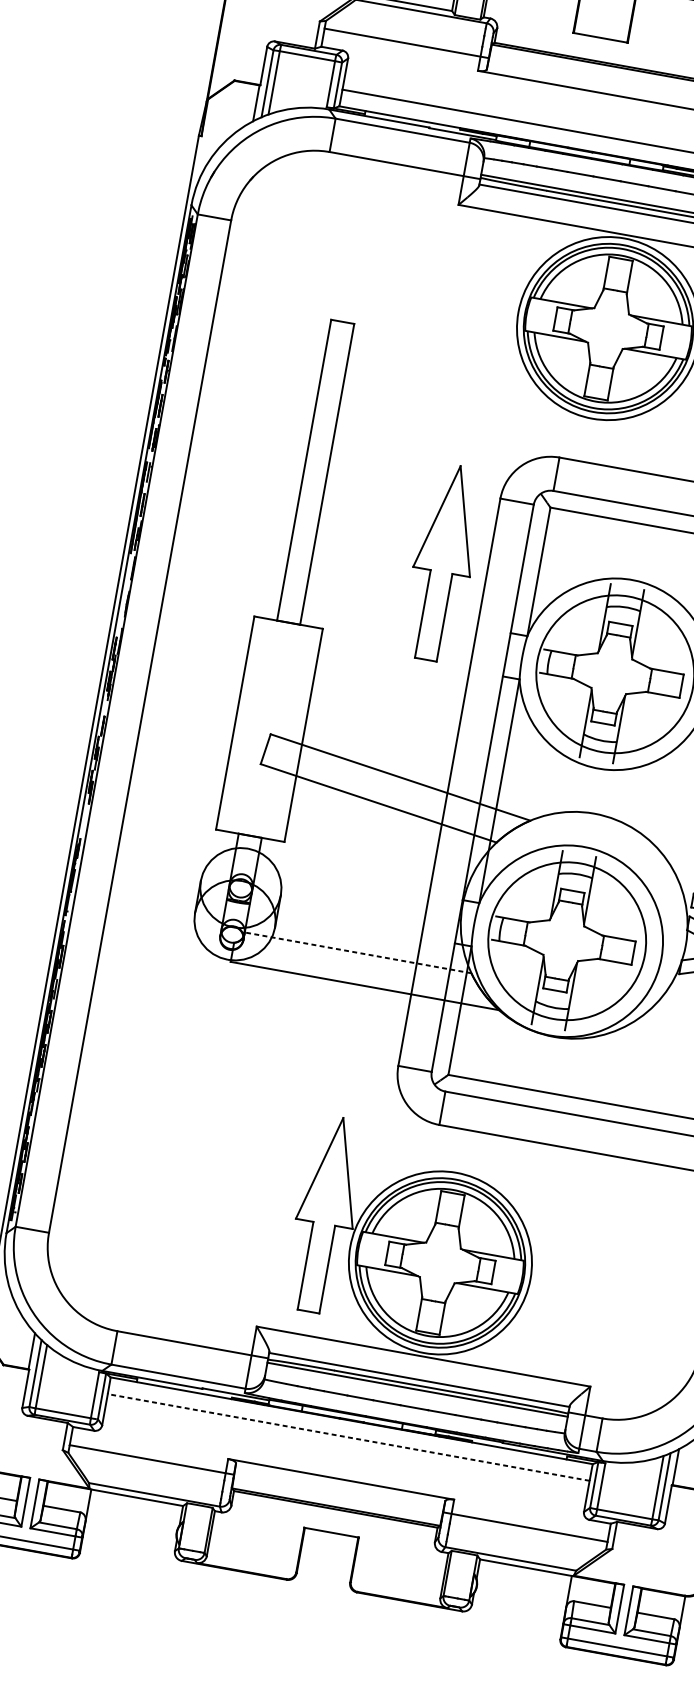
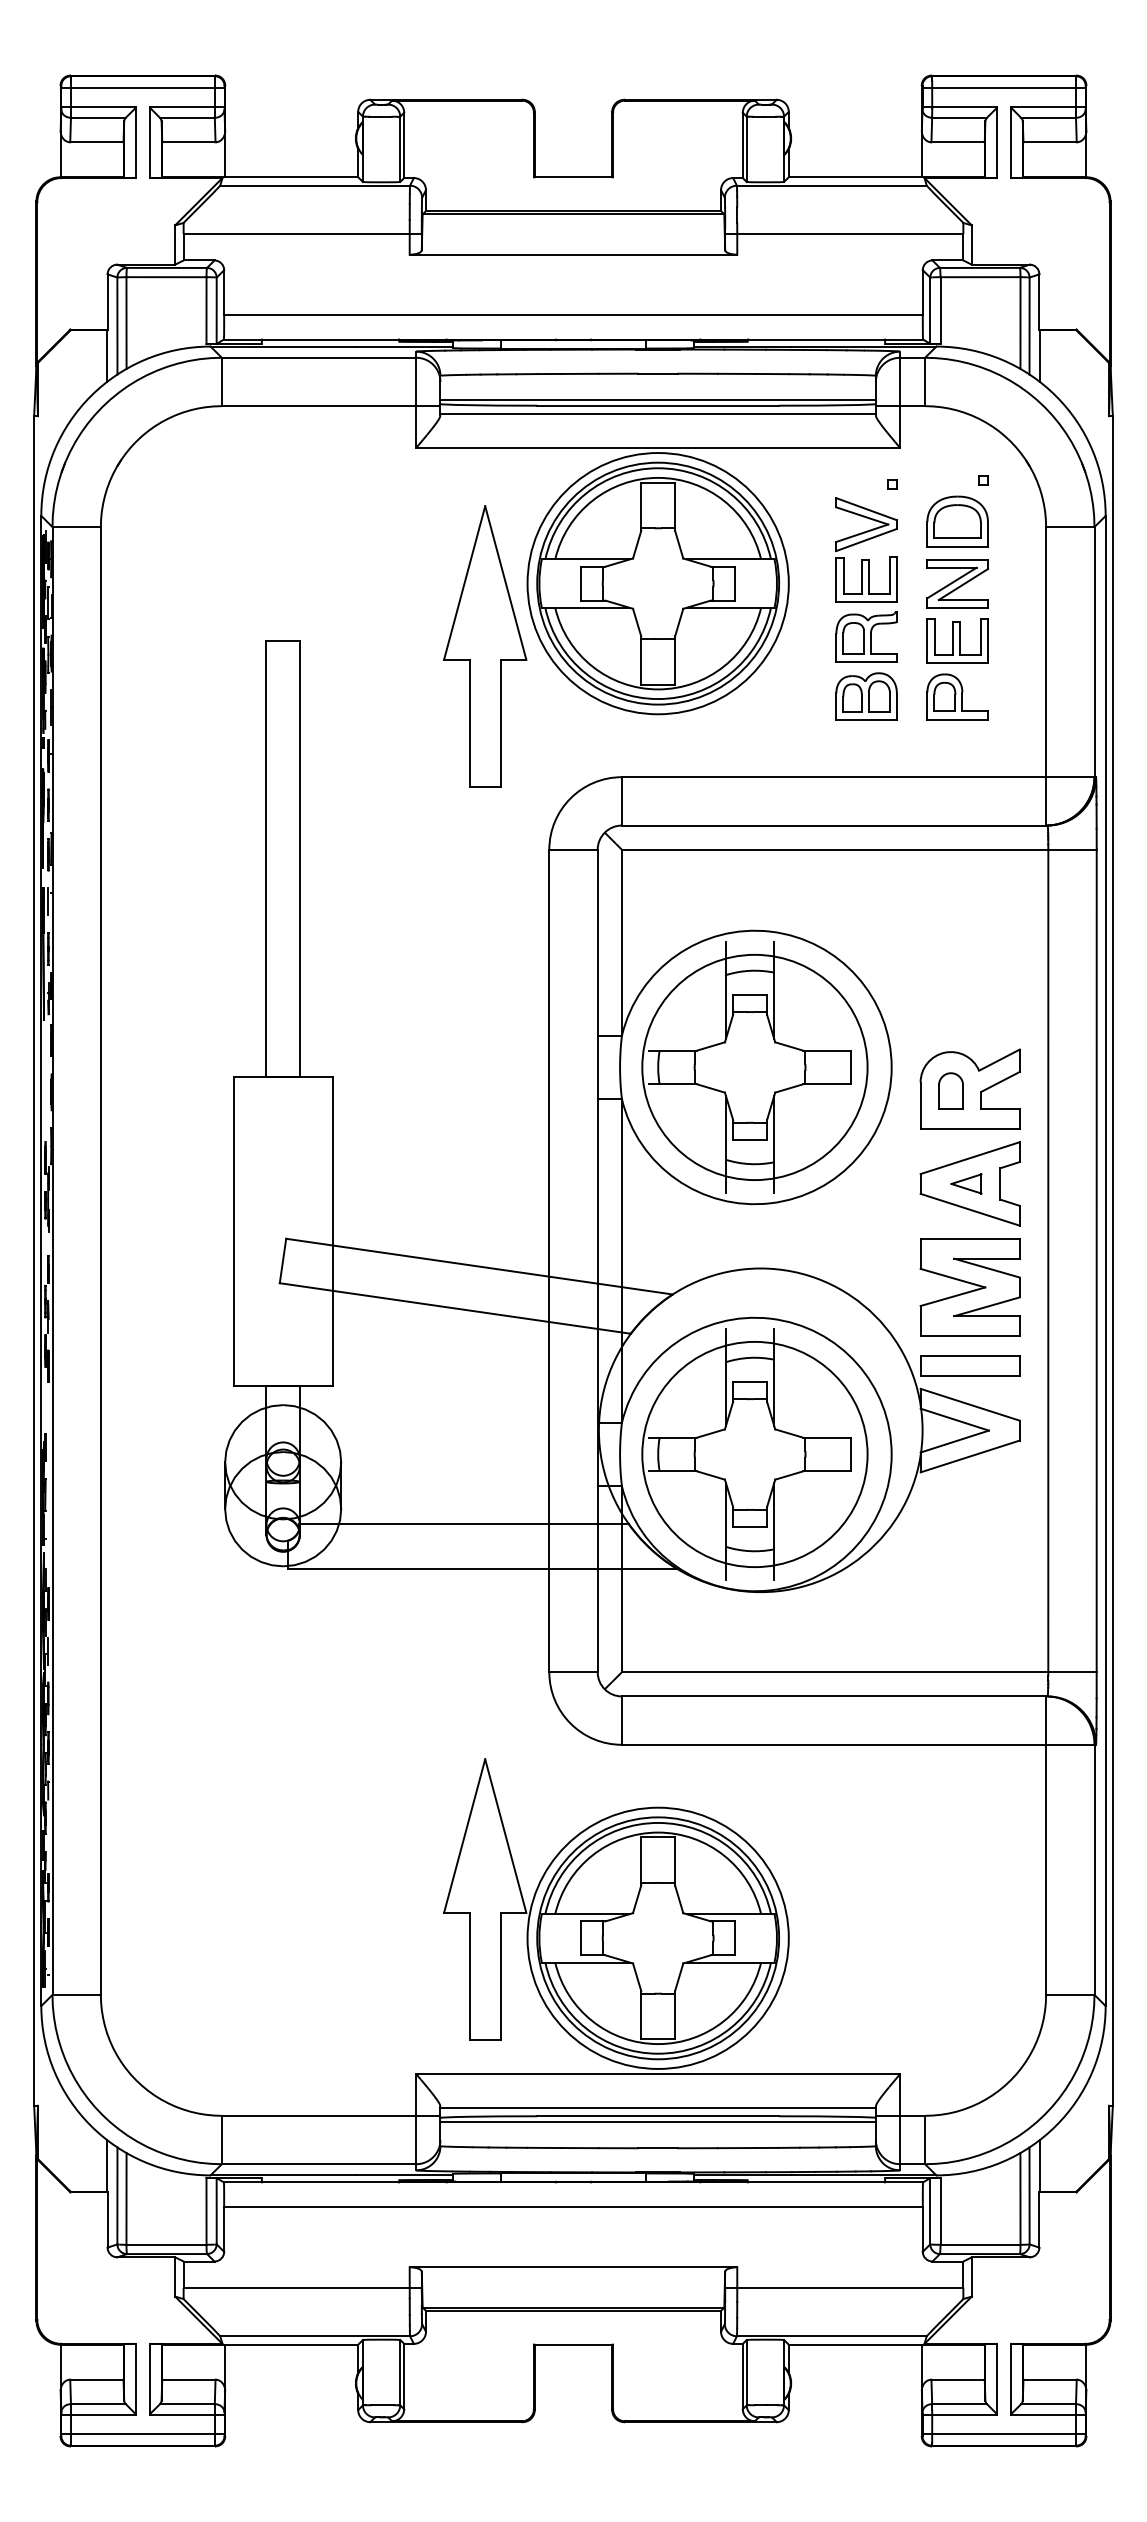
part: (443, 562) -> (485, 646), moved
line: (357, 952) -> (463, 1523), dashed -> solid
line: (348, 1437) -> (572, 2206), dashed -> solid

